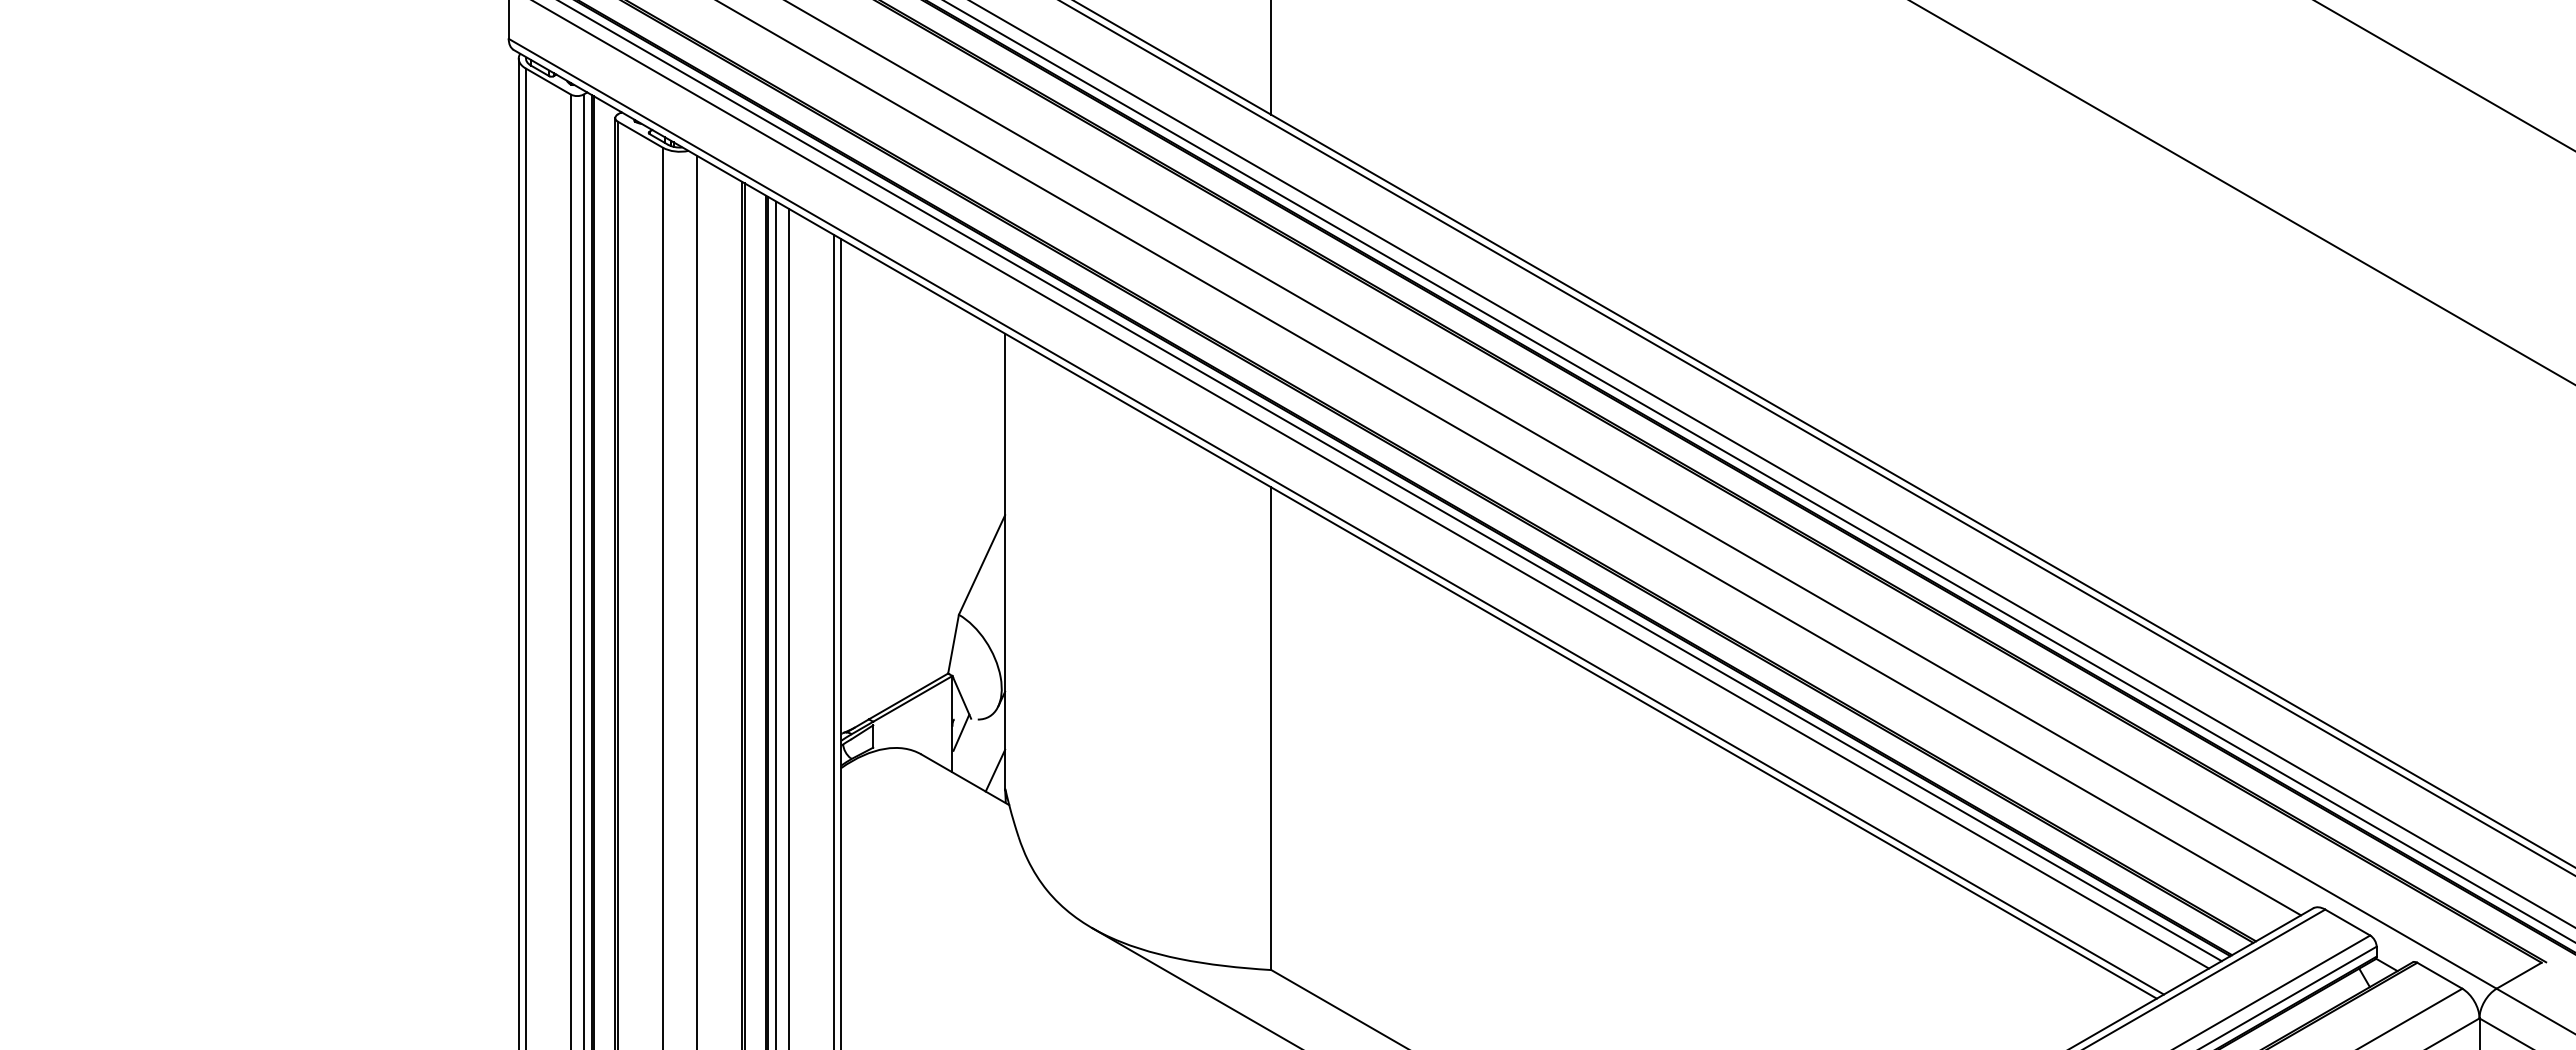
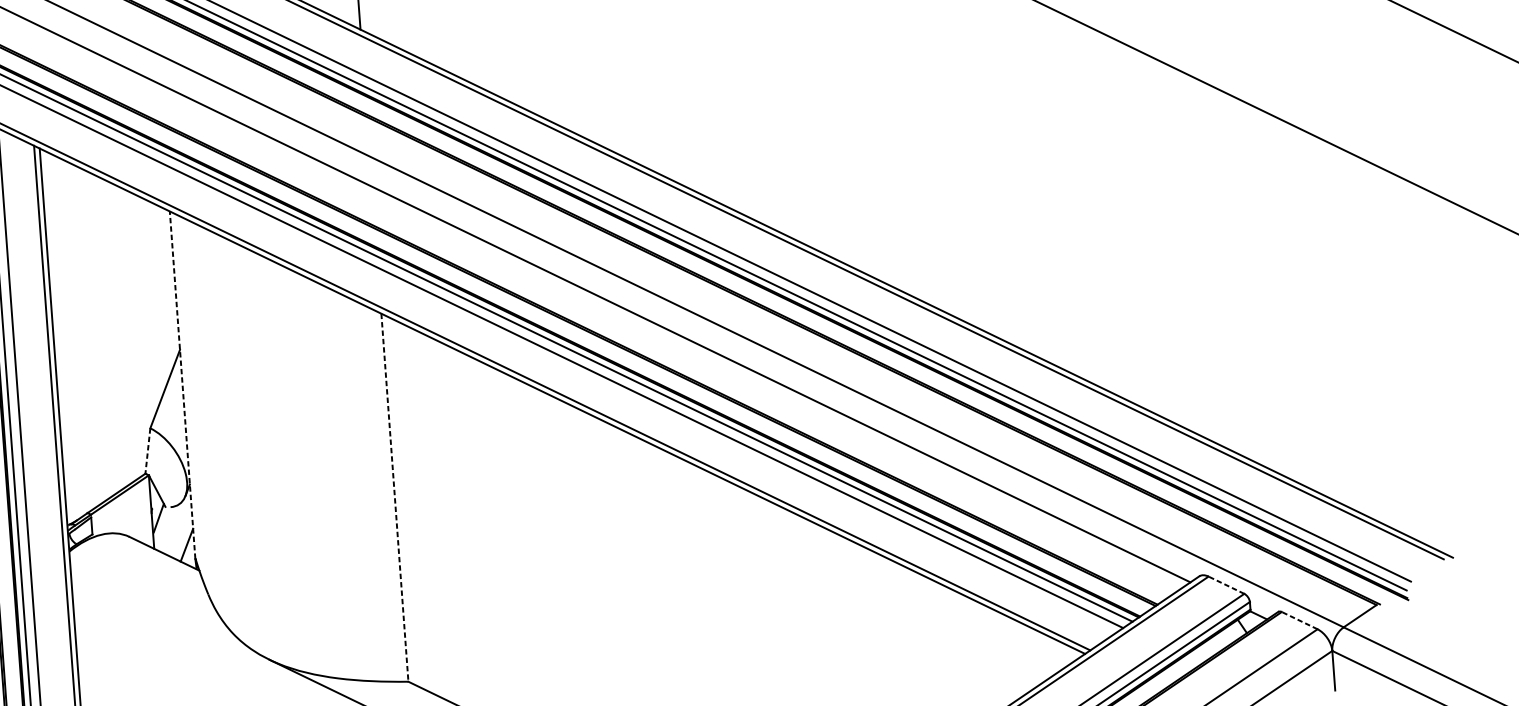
line: (1005, 561) -> (182, 385), solid -> dashed
line: (953, 644) -> (147, 451), solid -> dashed
line: (1271, 729) -> (395, 498), solid -> dashed
line: (2347, 922) -> (1226, 585), solid -> dashed
line: (2439, 975) -> (1299, 620), solid -> dashed

